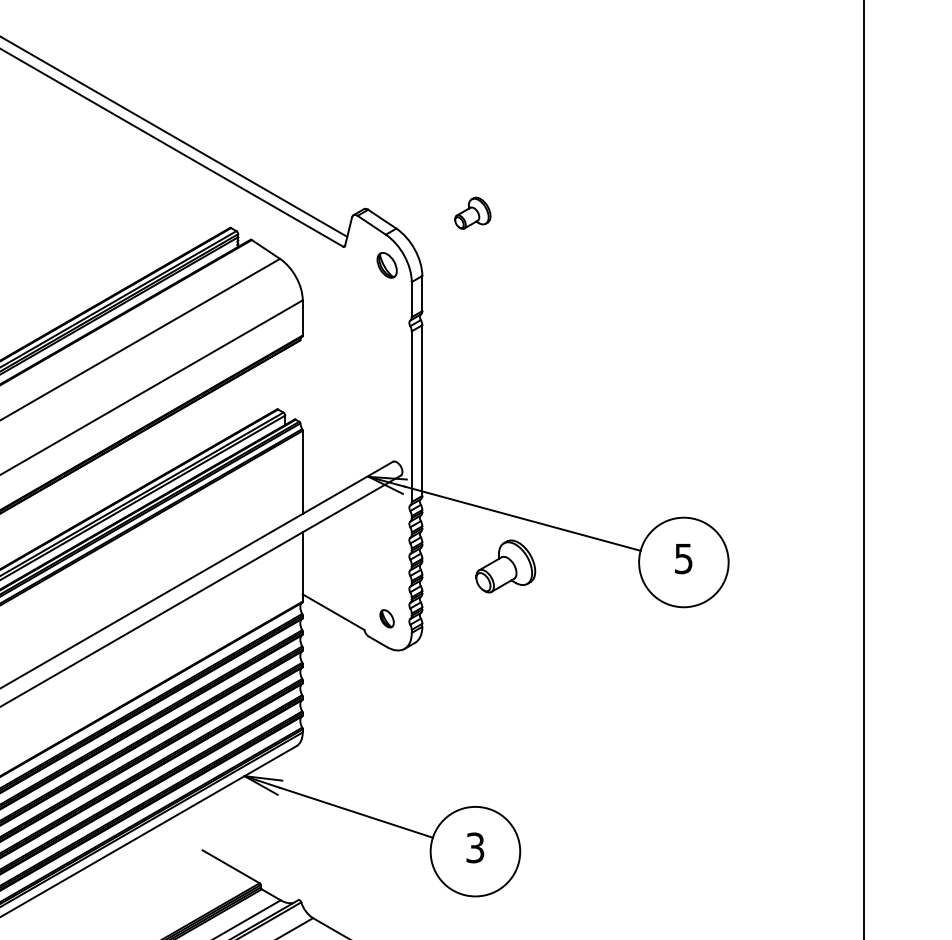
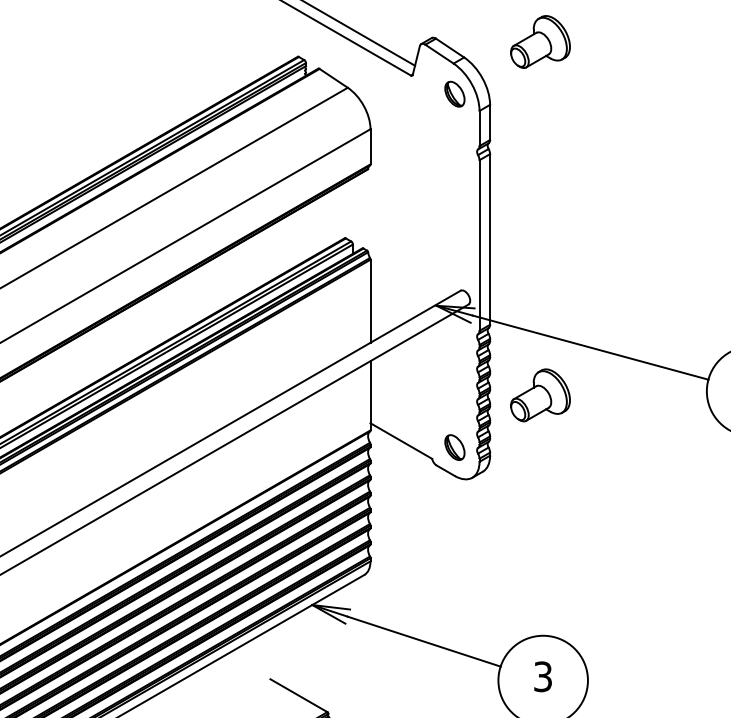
part: (472, 213) -> (540, 42), size x1.67
part: (505, 566) -> (540, 395), moved
part: (386, 618) -> (454, 447), size x1.43

